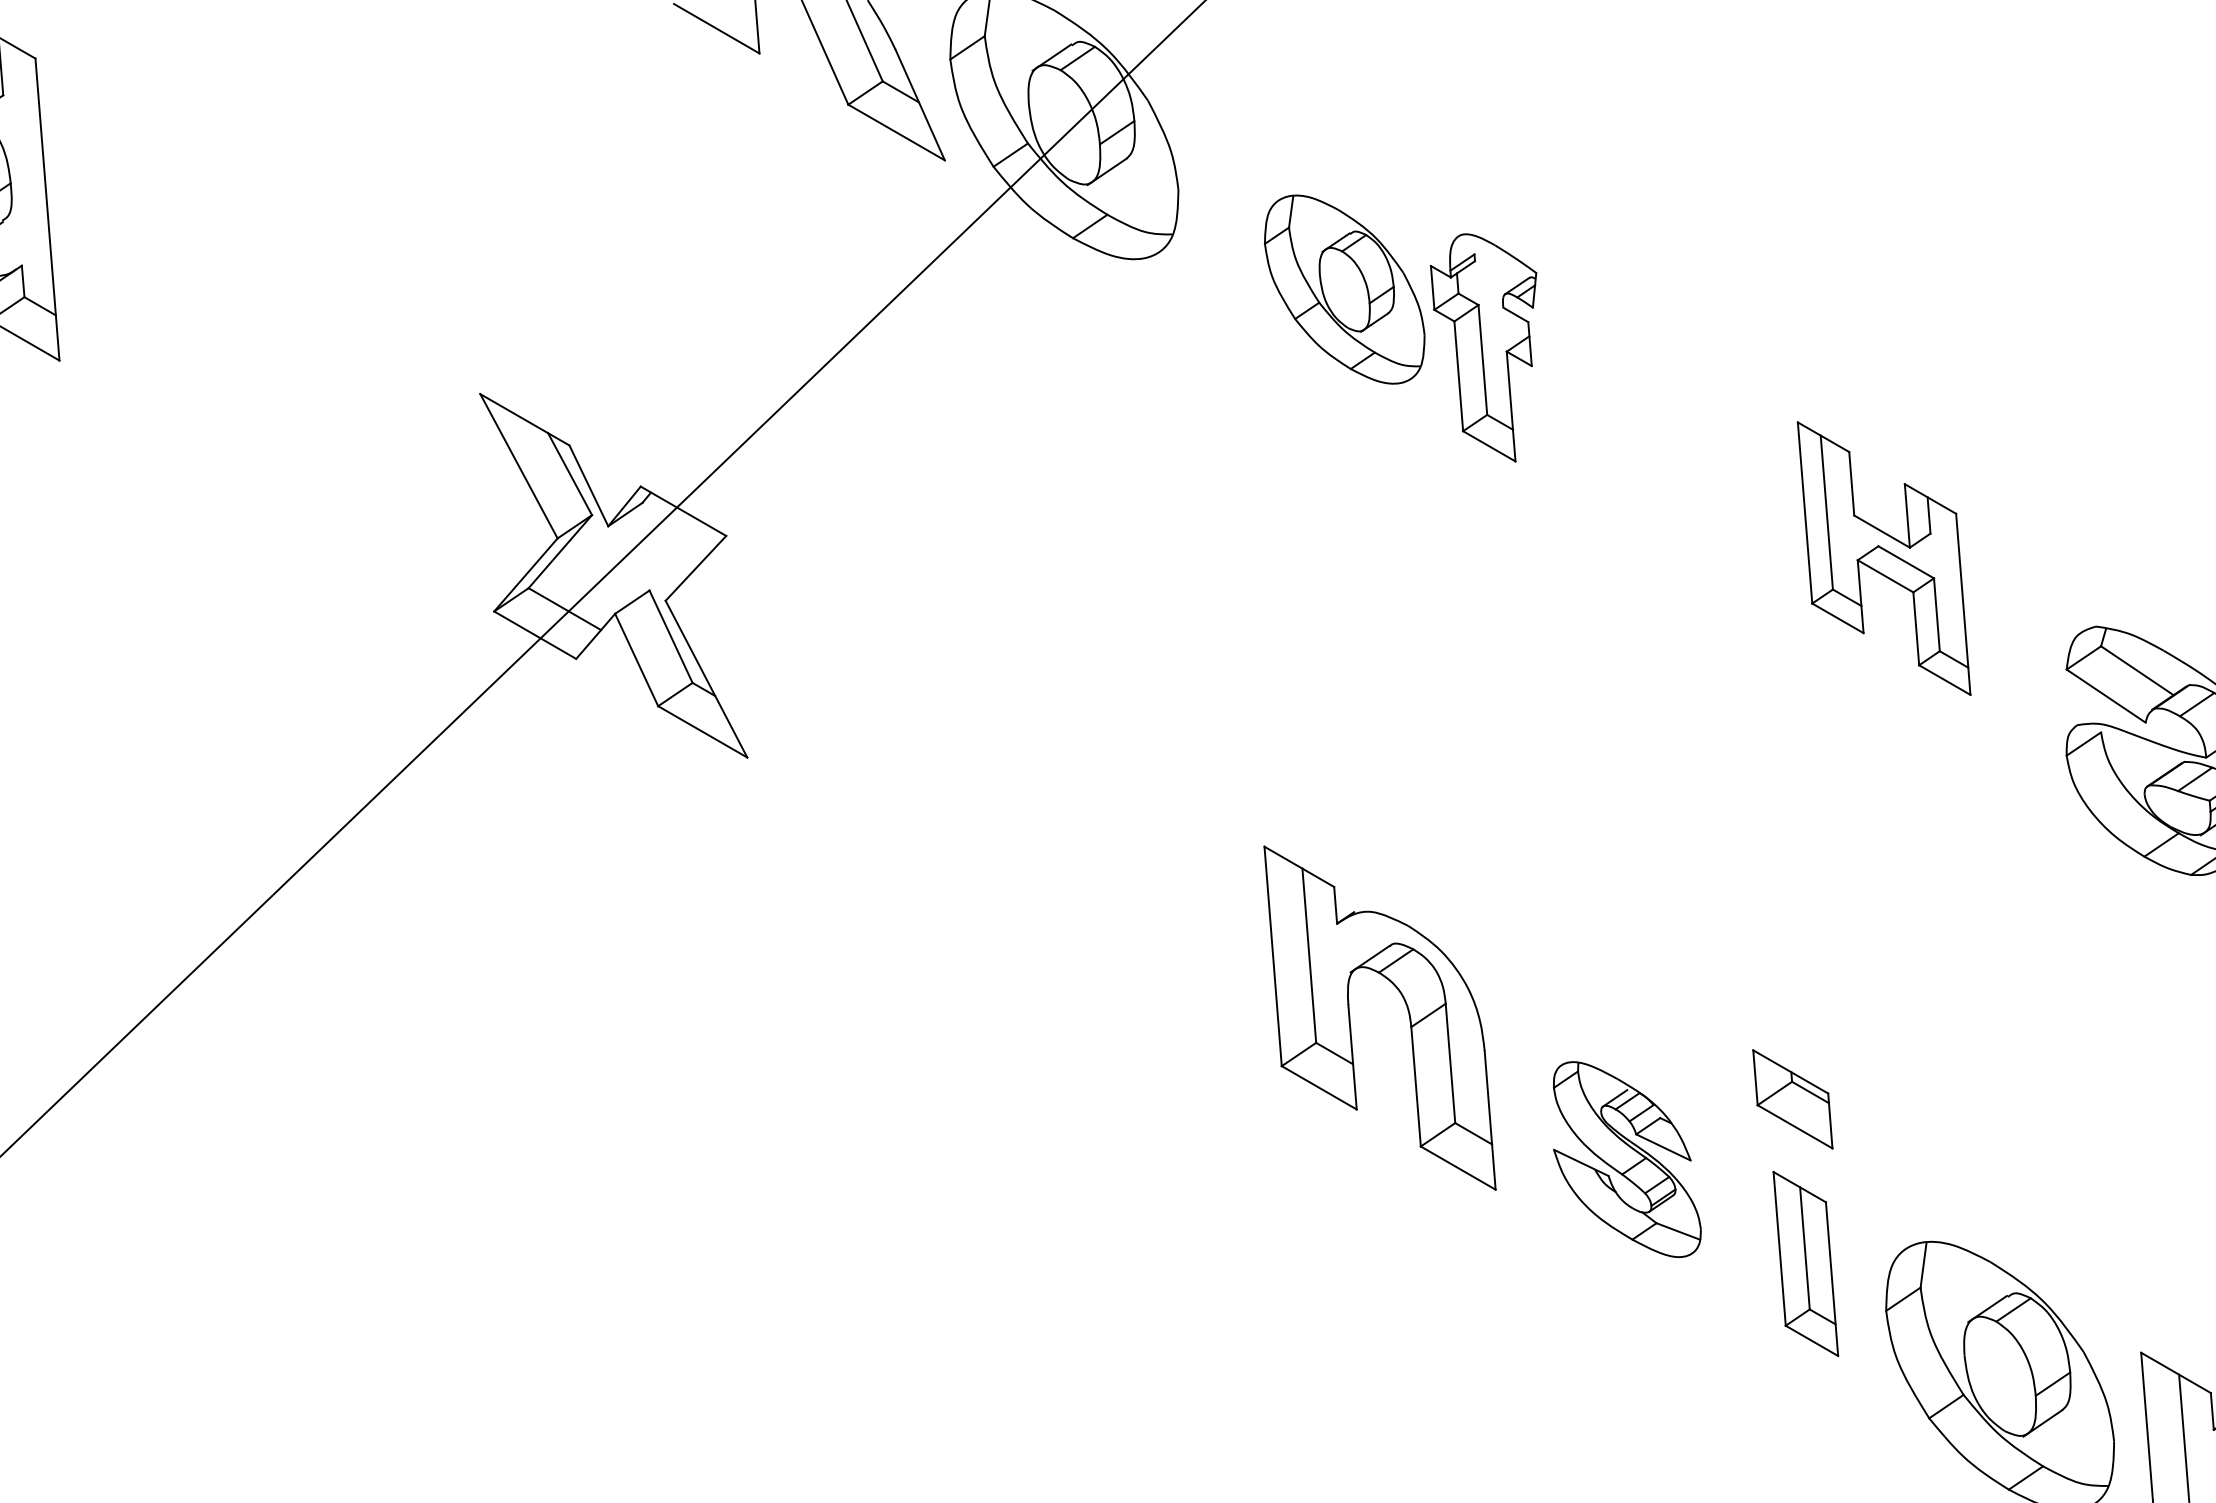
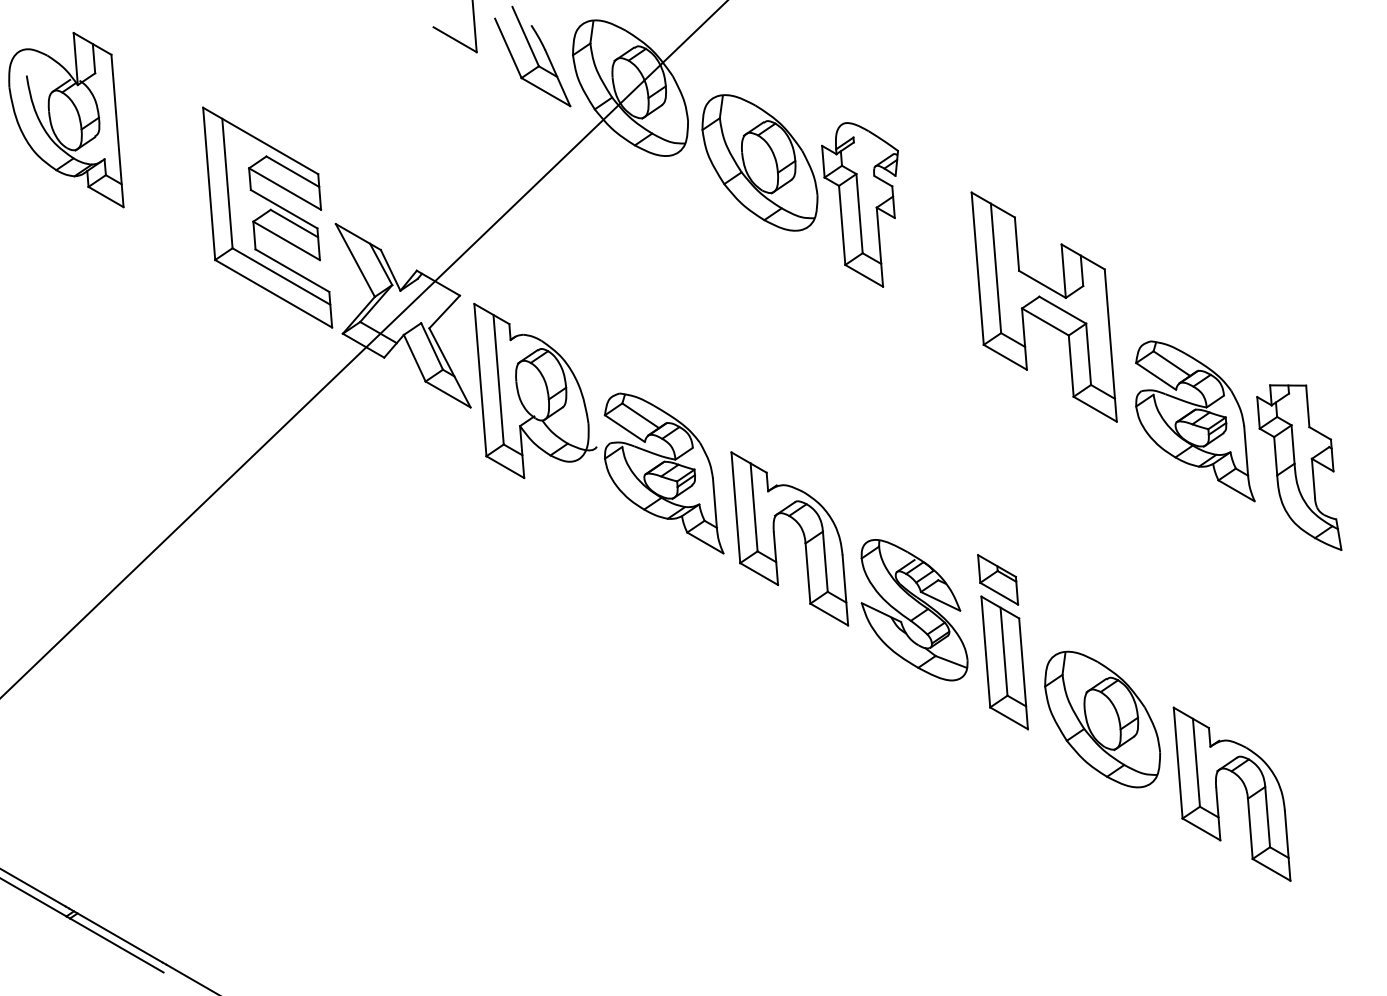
part: (1399, 327) -> (799, 190), size x1.43
part: (344, 381) -> (267, 217), added
part: (1882, 557) -> (1043, 306), size x1.67
part: (983, 799) -> (589, 428), added
part: (1627, 1160) -> (914, 610), size x1.43
part: (1805, 1263) -> (1004, 662), size x1.43

